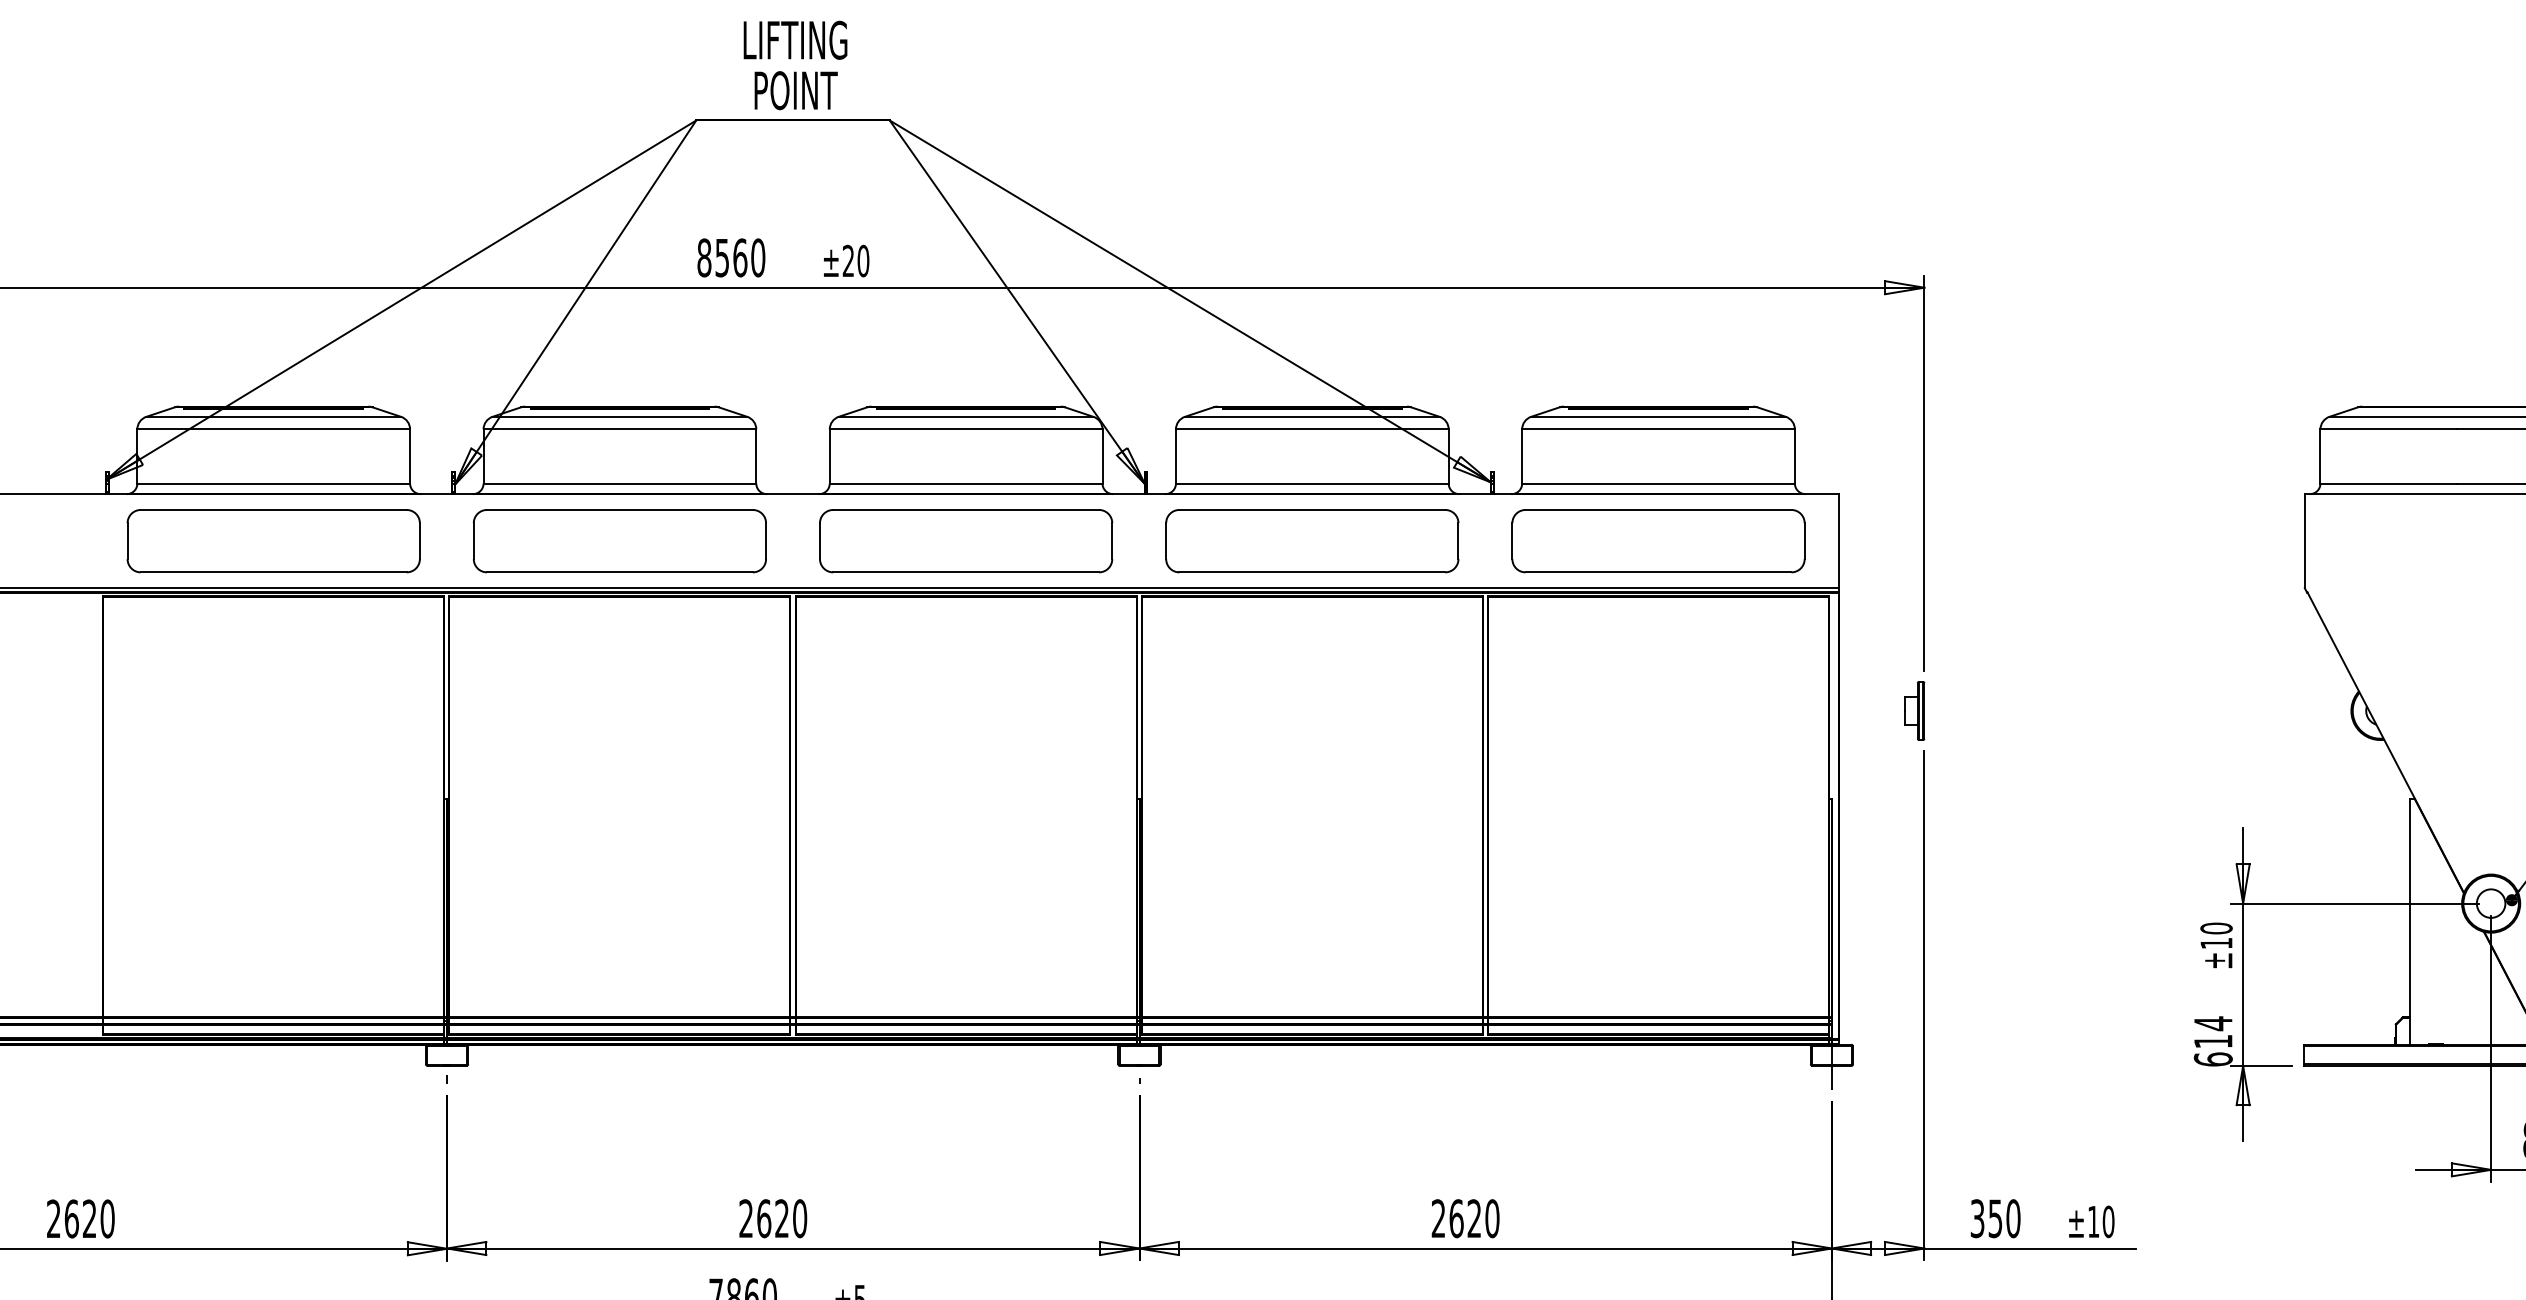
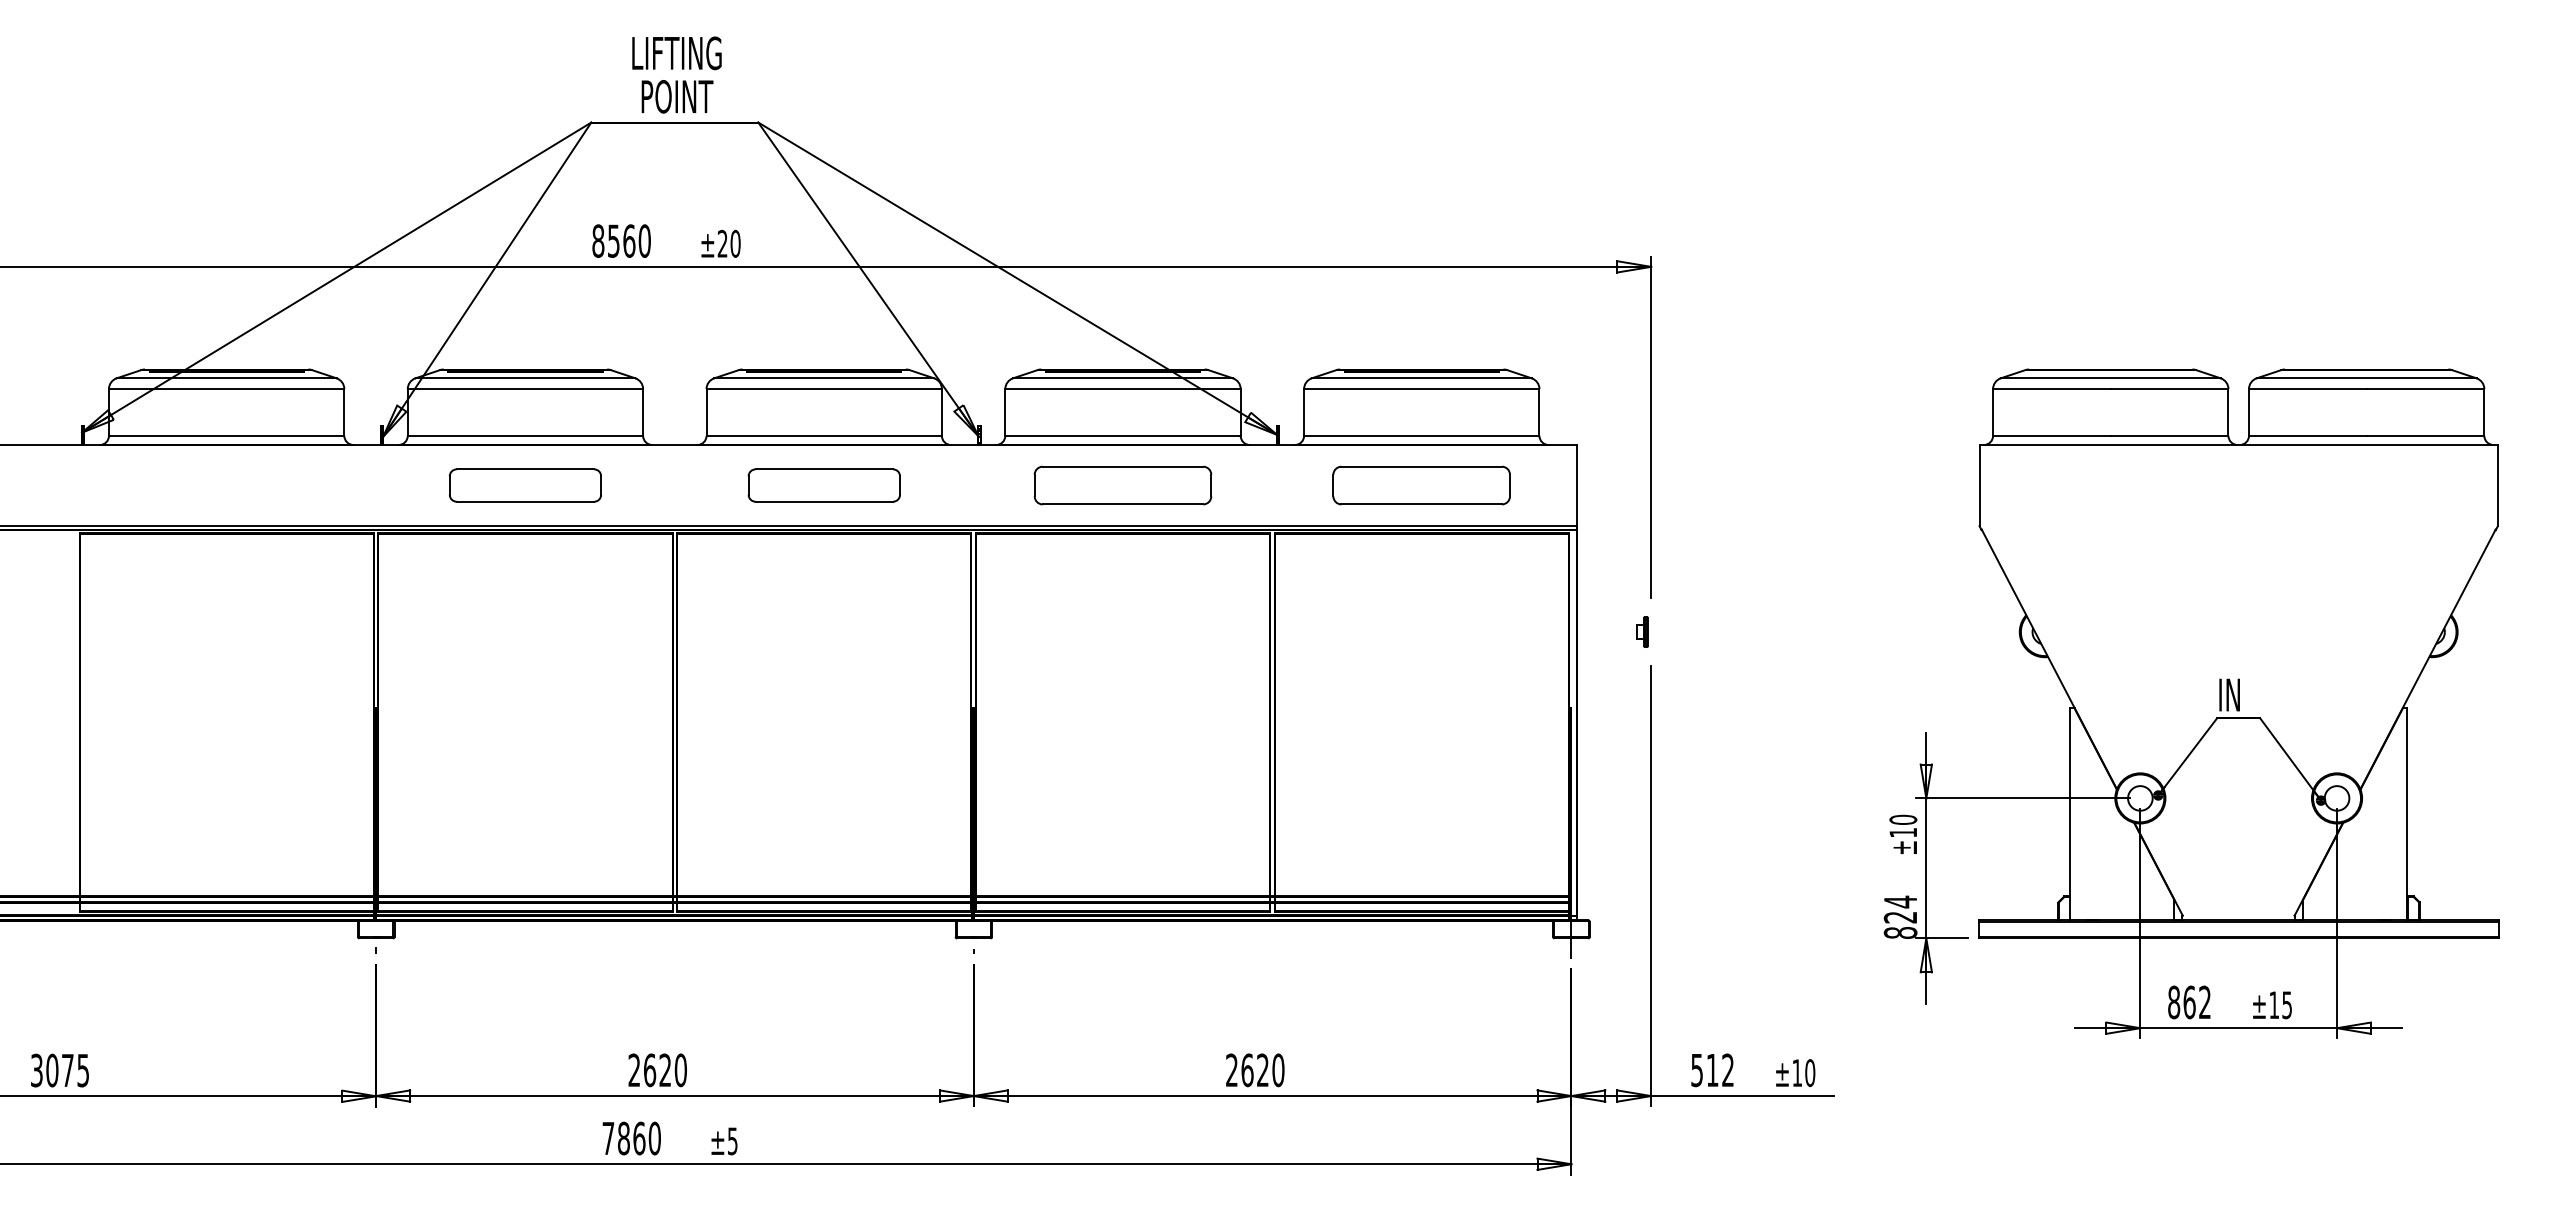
part: (273, 541) -> (226, 485), removed
part: (620, 541) -> (525, 485), size x0.6
part: (966, 541) -> (824, 485), size x0.6
part: (1311, 541) -> (1122, 485), size x0.7
part: (1658, 541) -> (1421, 485), size x0.7
part: (1914, 710) -> (1642, 631), size x0.6
text: (2213, 1050) -> (1900, 925), 614 -> 824
text: (81, 1218) -> (60, 1070), 2620 -> 3075
text: (1995, 1218) -> (1712, 1070), 350 -> 512

